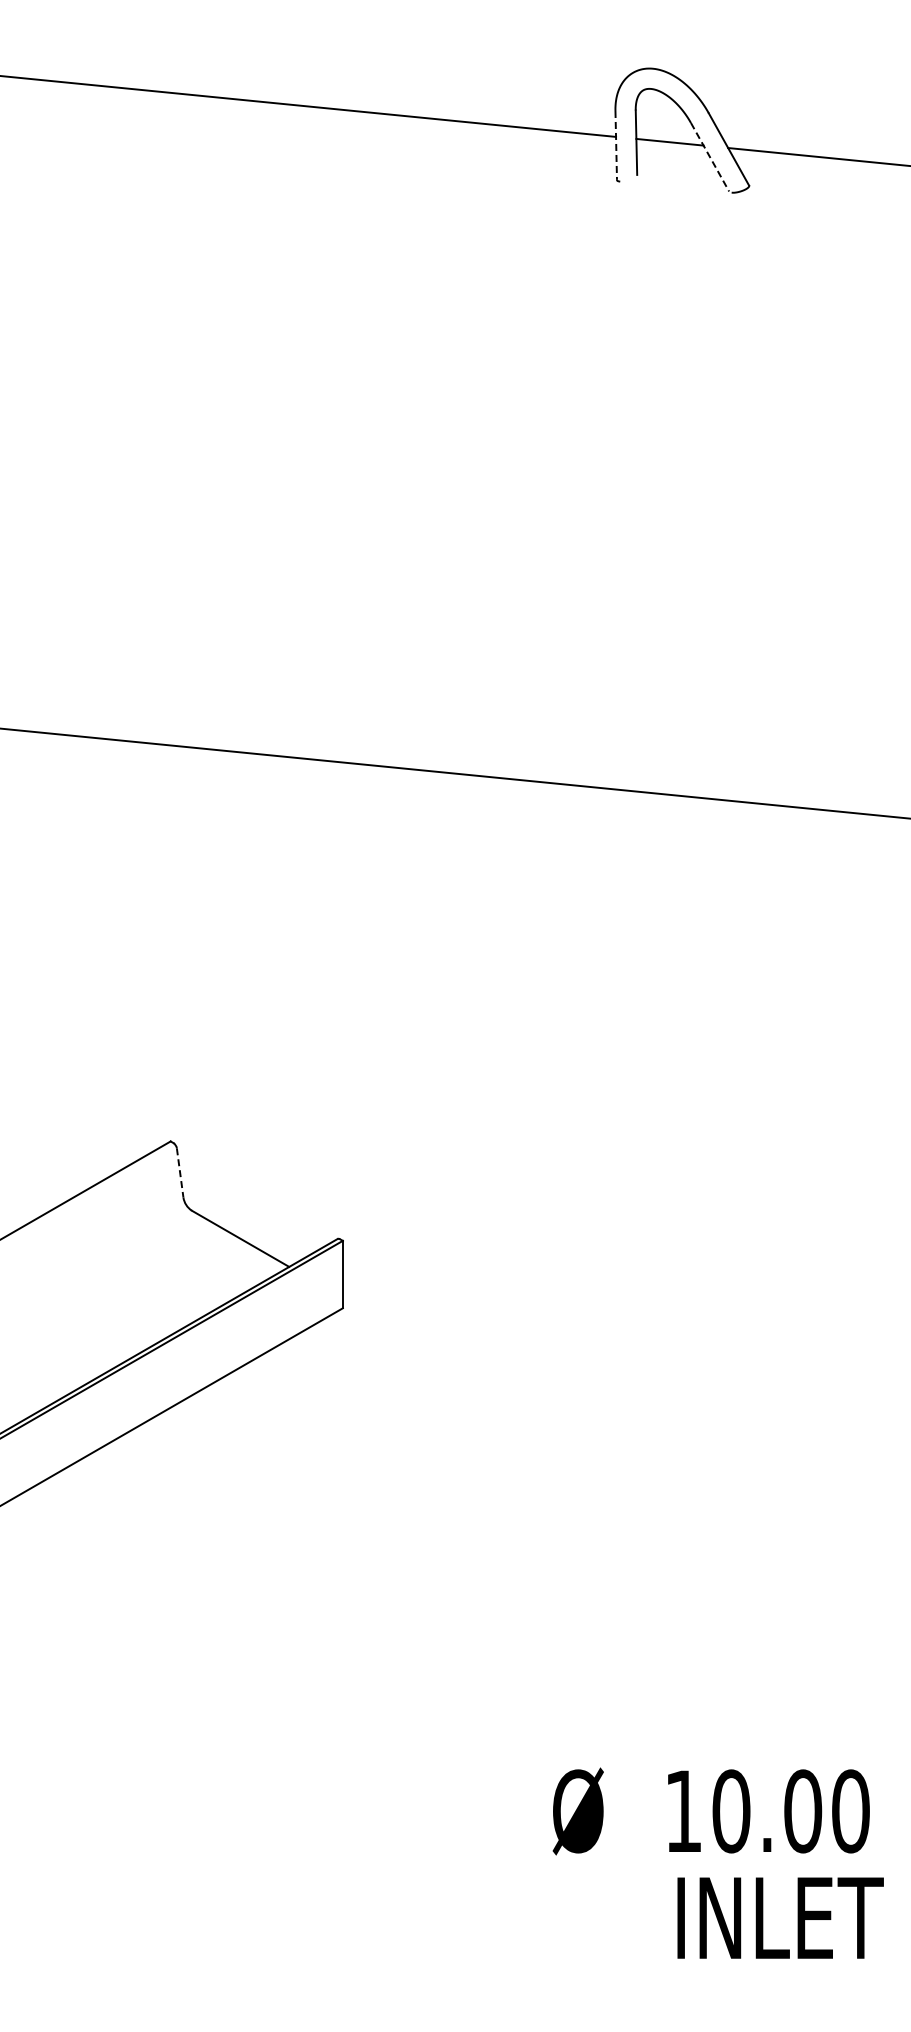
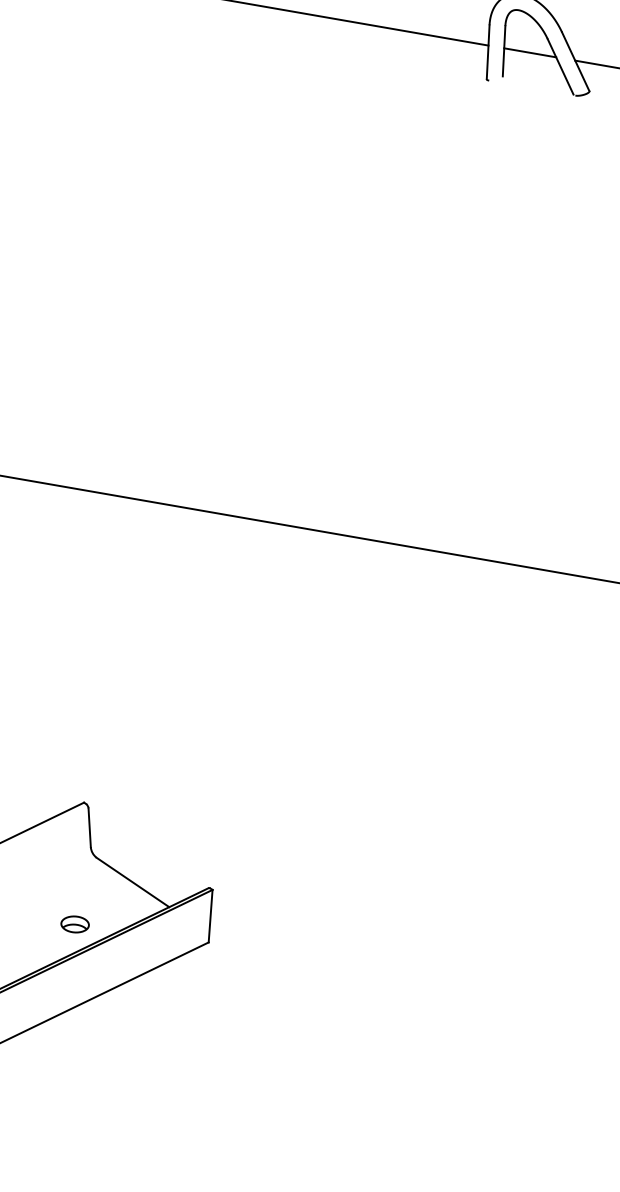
line: (616, 145) -> (488, 52), dashed -> solid
line: (710, 157) -> (560, 67), dashed -> solid
line: (180, 1172) -> (89, 827), dashed -> solid
part: (170, 1297) -> (75, 924), added

